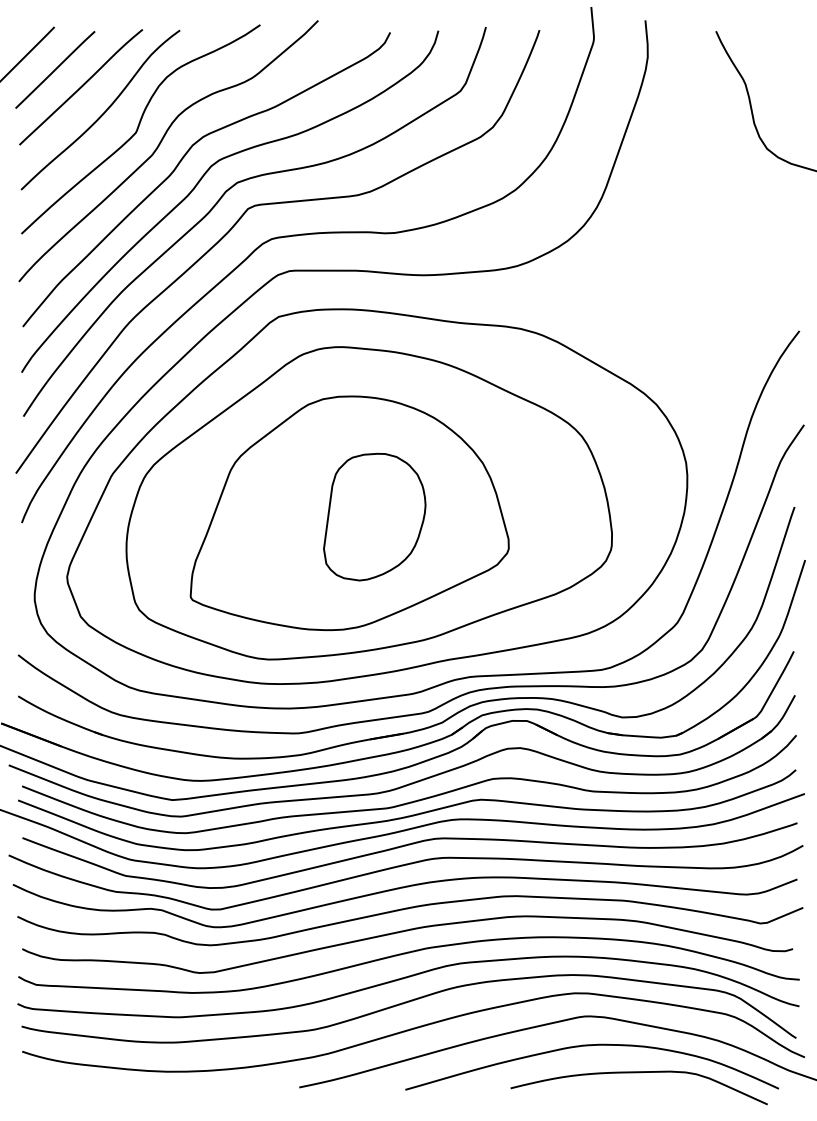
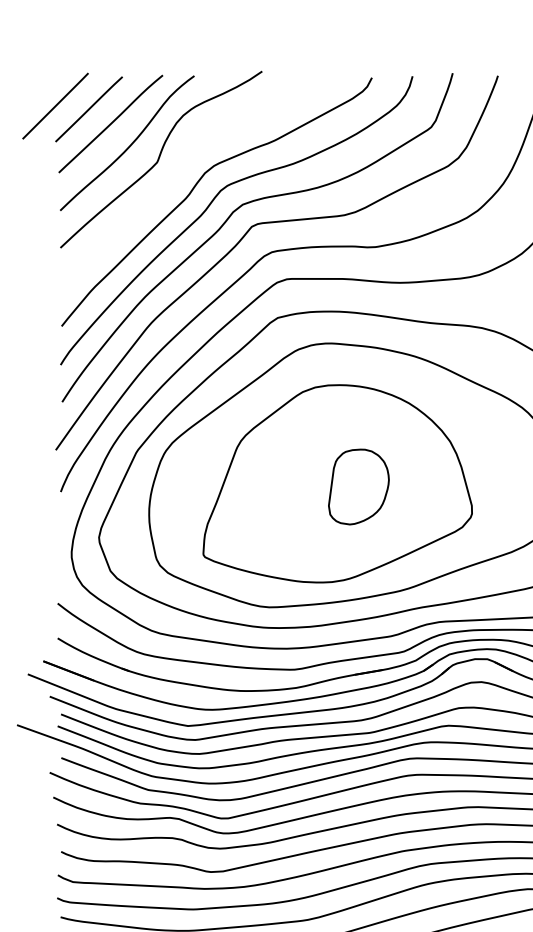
curve: (159, 146) -> (177, 174), removed
part: (374, 516) -> (358, 486), size x0.7

